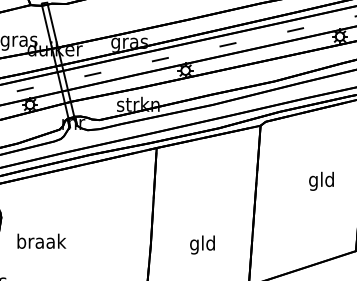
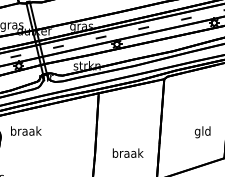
text: (321, 181) -> (202, 132), moved
text: (42, 240) -> (26, 130), moved
text: (202, 245) -> (127, 154), gld -> braak

